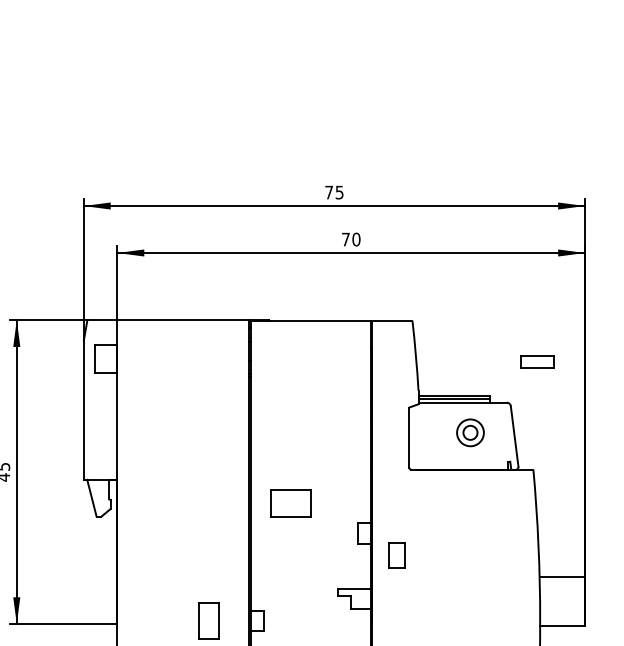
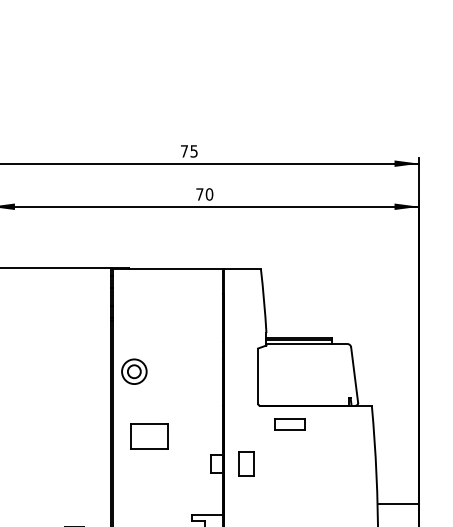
part: (537, 361) -> (290, 423), moved
part: (470, 432) -> (134, 371), moved
part: (396, 555) -> (246, 464), moved

